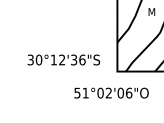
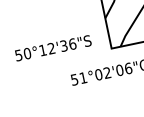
text: (30, 58) -> (18, 53), 30°12'36"S -> 50°12'36"S

